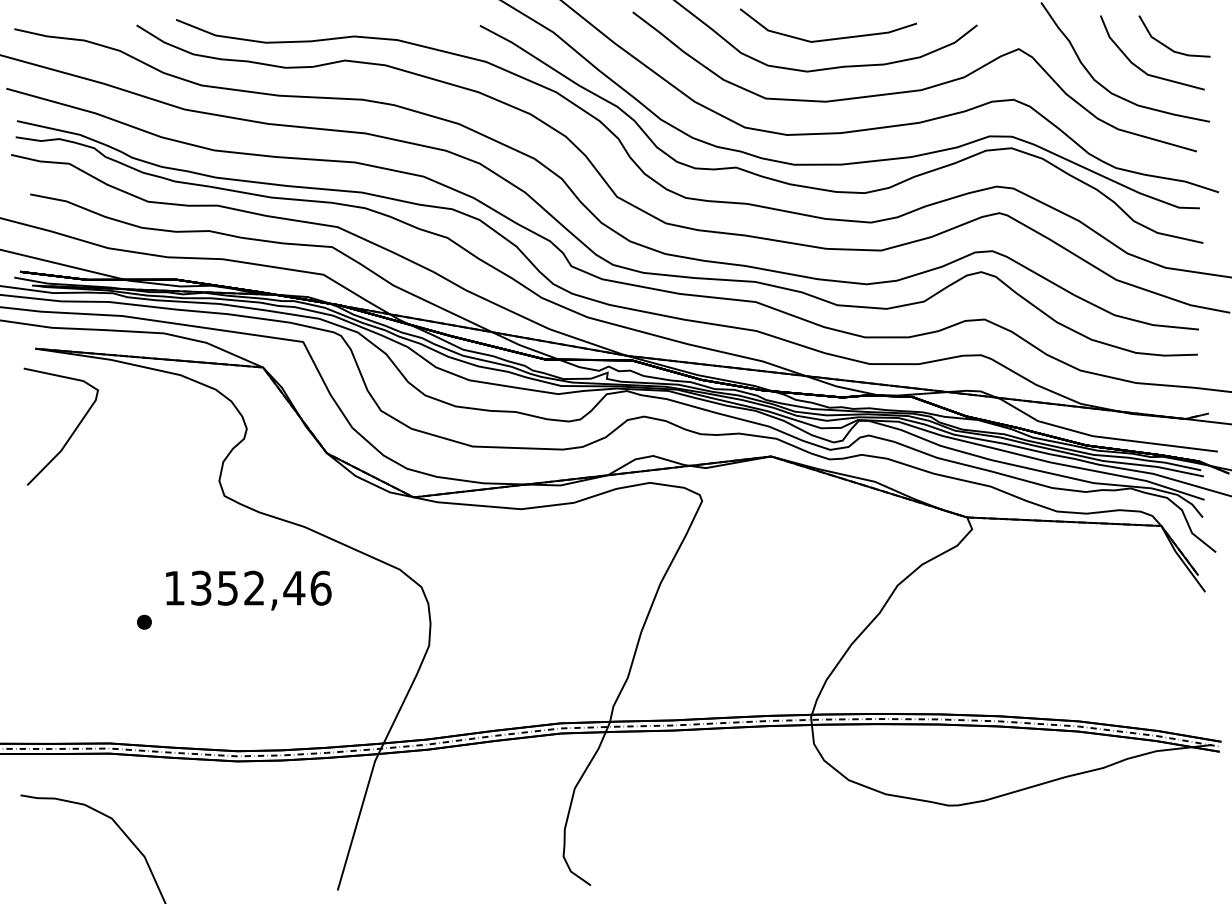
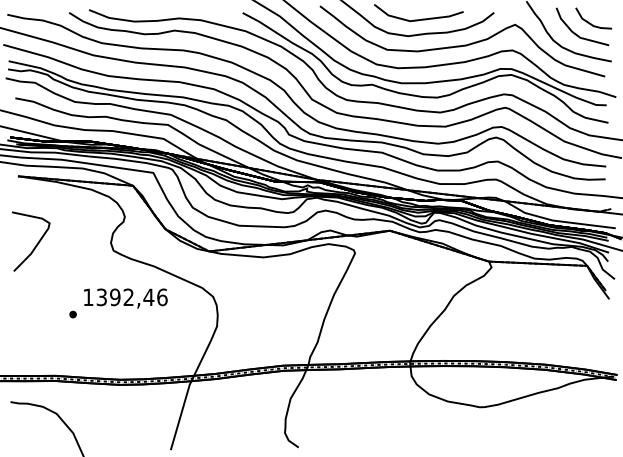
curve: (70, 434) -> (35, 245), moved
text: (228, 586) -> (115, 296), 1352,46 -> 1392,46

